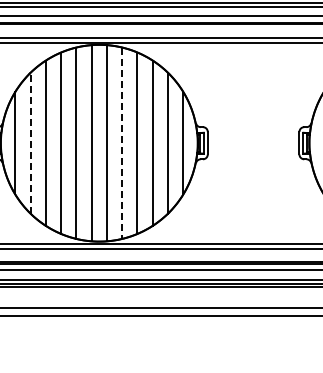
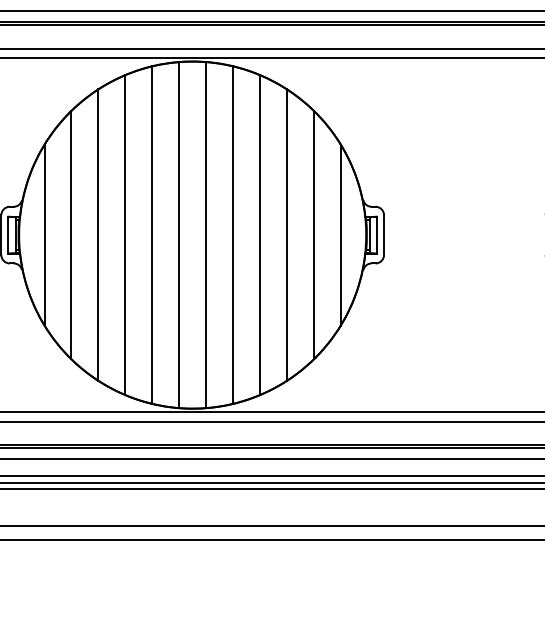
line: (30, 142) -> (71, 233), dashed -> solid
line: (122, 143) -> (233, 235), dashed -> solid

